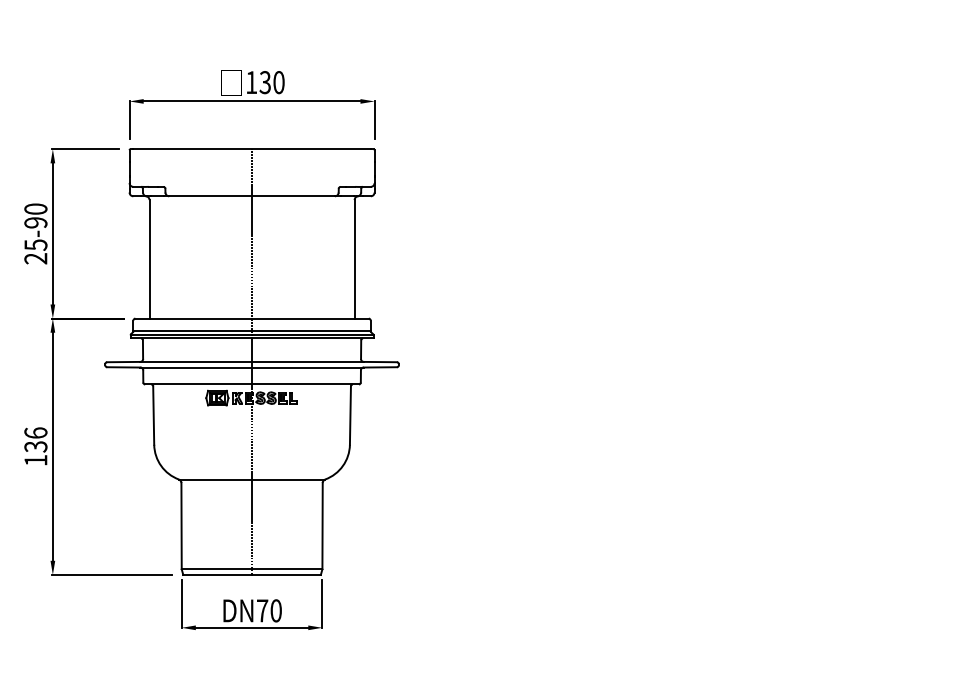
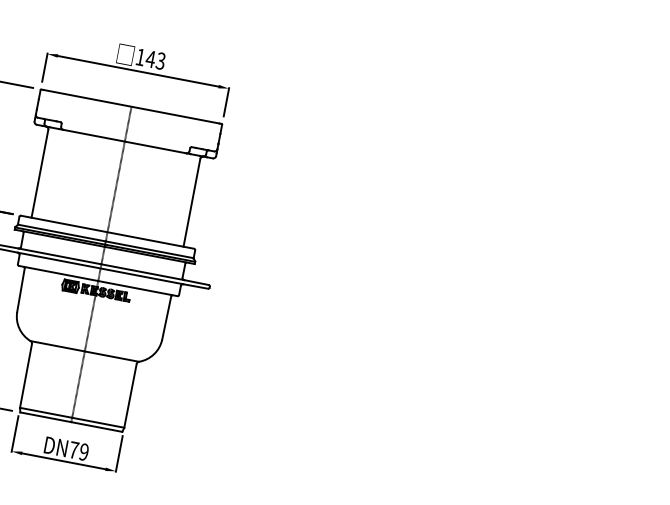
text: (271, 82) -> (155, 60), 130 -> 143
text: (275, 610) -> (83, 451), DN70 -> DN79

